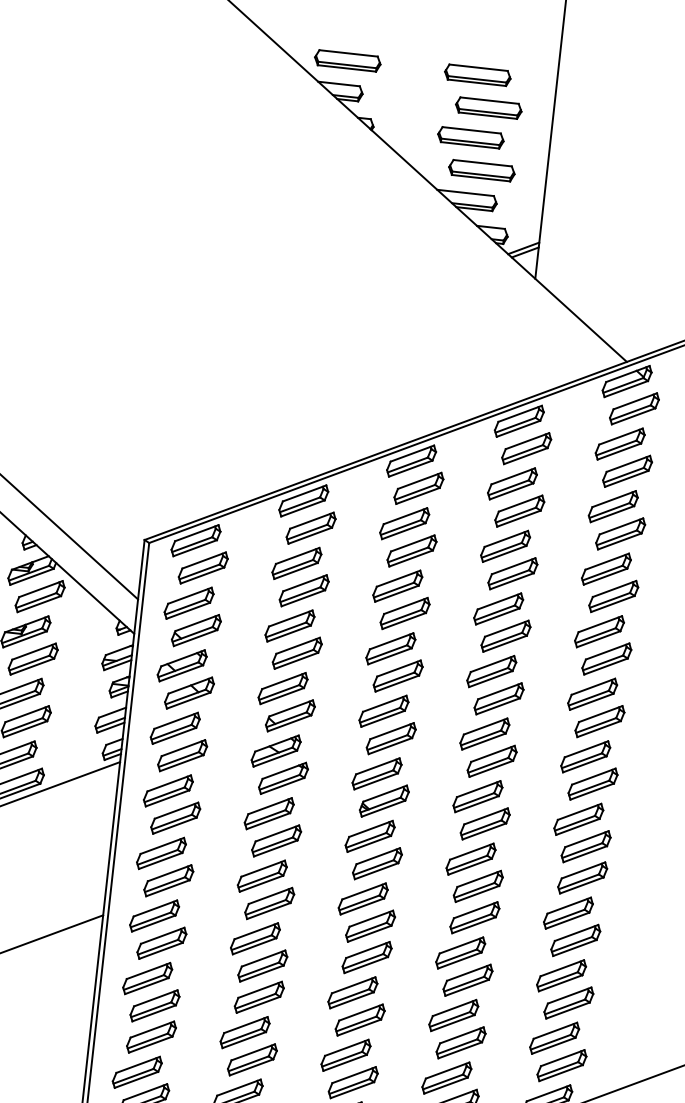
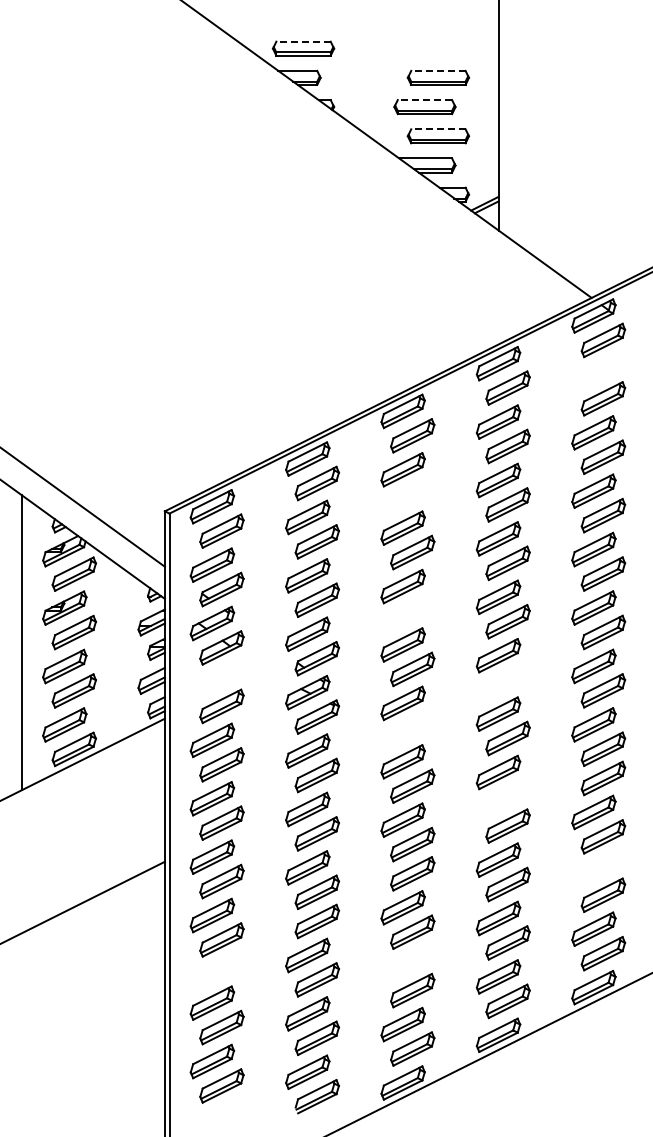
line: (348, 53) -> (303, 41), solid -> dashed
part: (477, 75) -> (424, 48), removed
line: (488, 100) -> (437, 70), solid -> dashed
line: (471, 130) -> (424, 100), solid -> dashed
line: (481, 163) -> (437, 129), solid -> dashed
part: (619, 444) -> (593, 374), removed
part: (411, 550) -> (412, 493), removed
part: (398, 675) -> (412, 610), removed
part: (175, 727) -> (212, 681), removed
part: (491, 760) -> (507, 679), removed
part: (384, 800) -> (412, 727), removed
part: (477, 885) -> (507, 796), removed
part: (561, 975) -> (593, 870), removed
part: (151, 1036) -> (221, 968), removed
part: (345, 1054) -> (402, 965), removed

